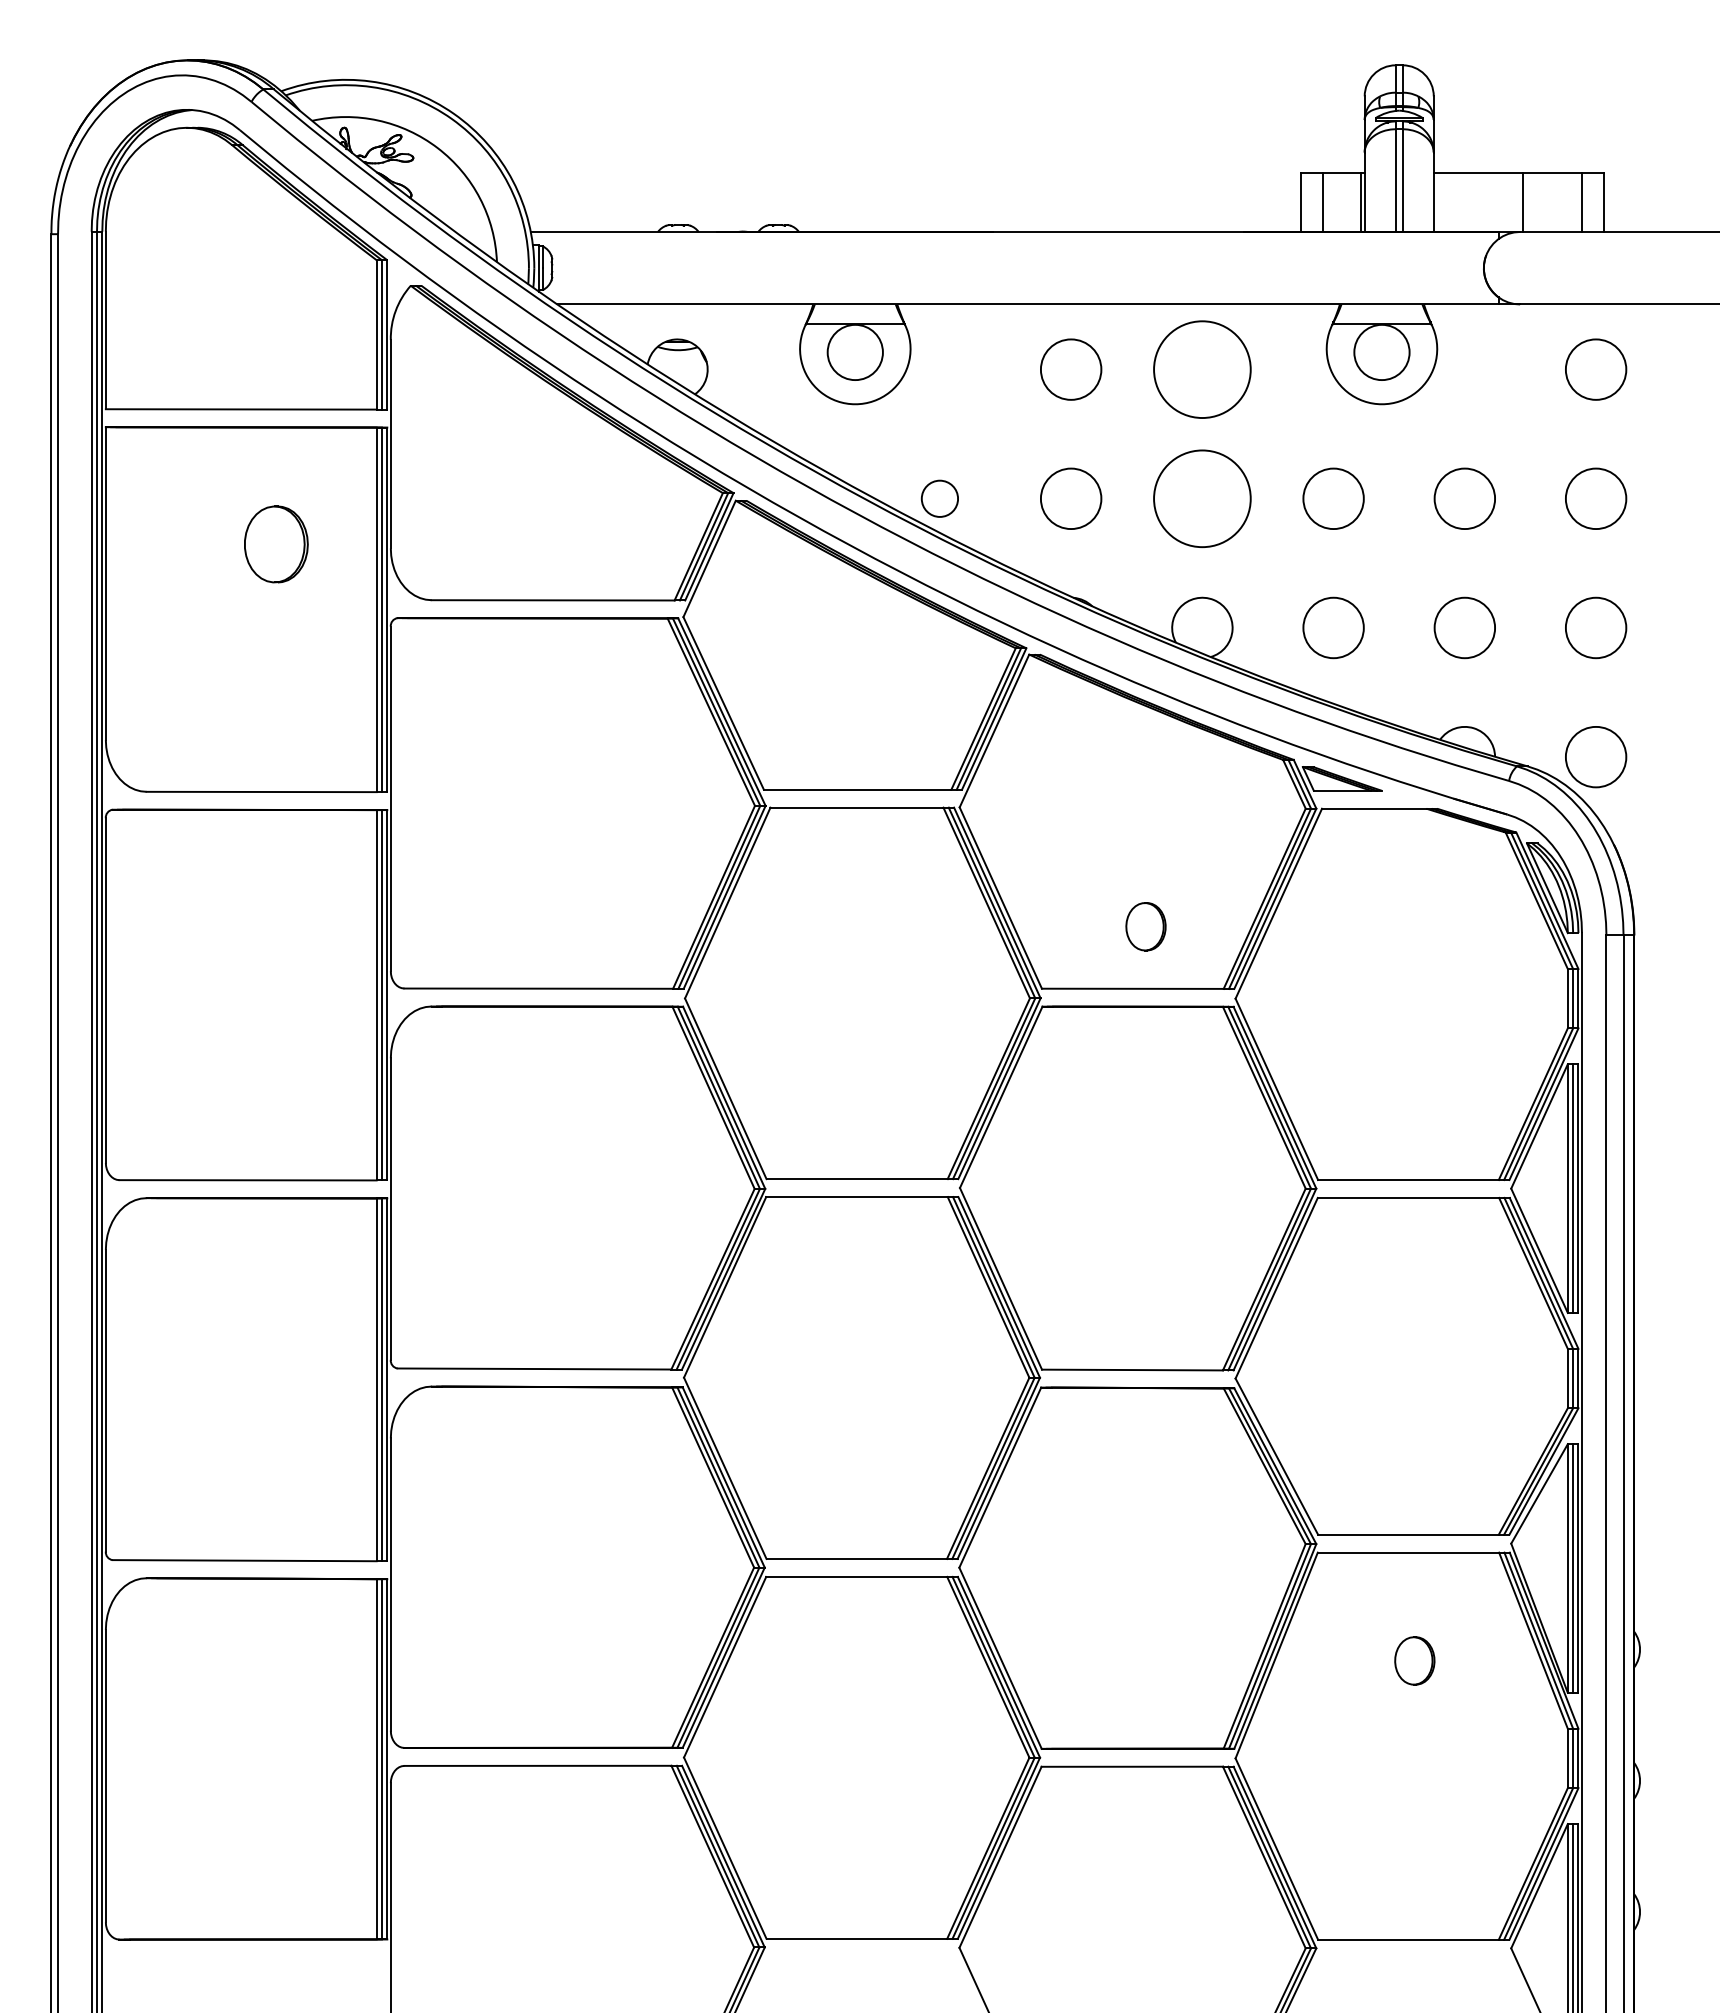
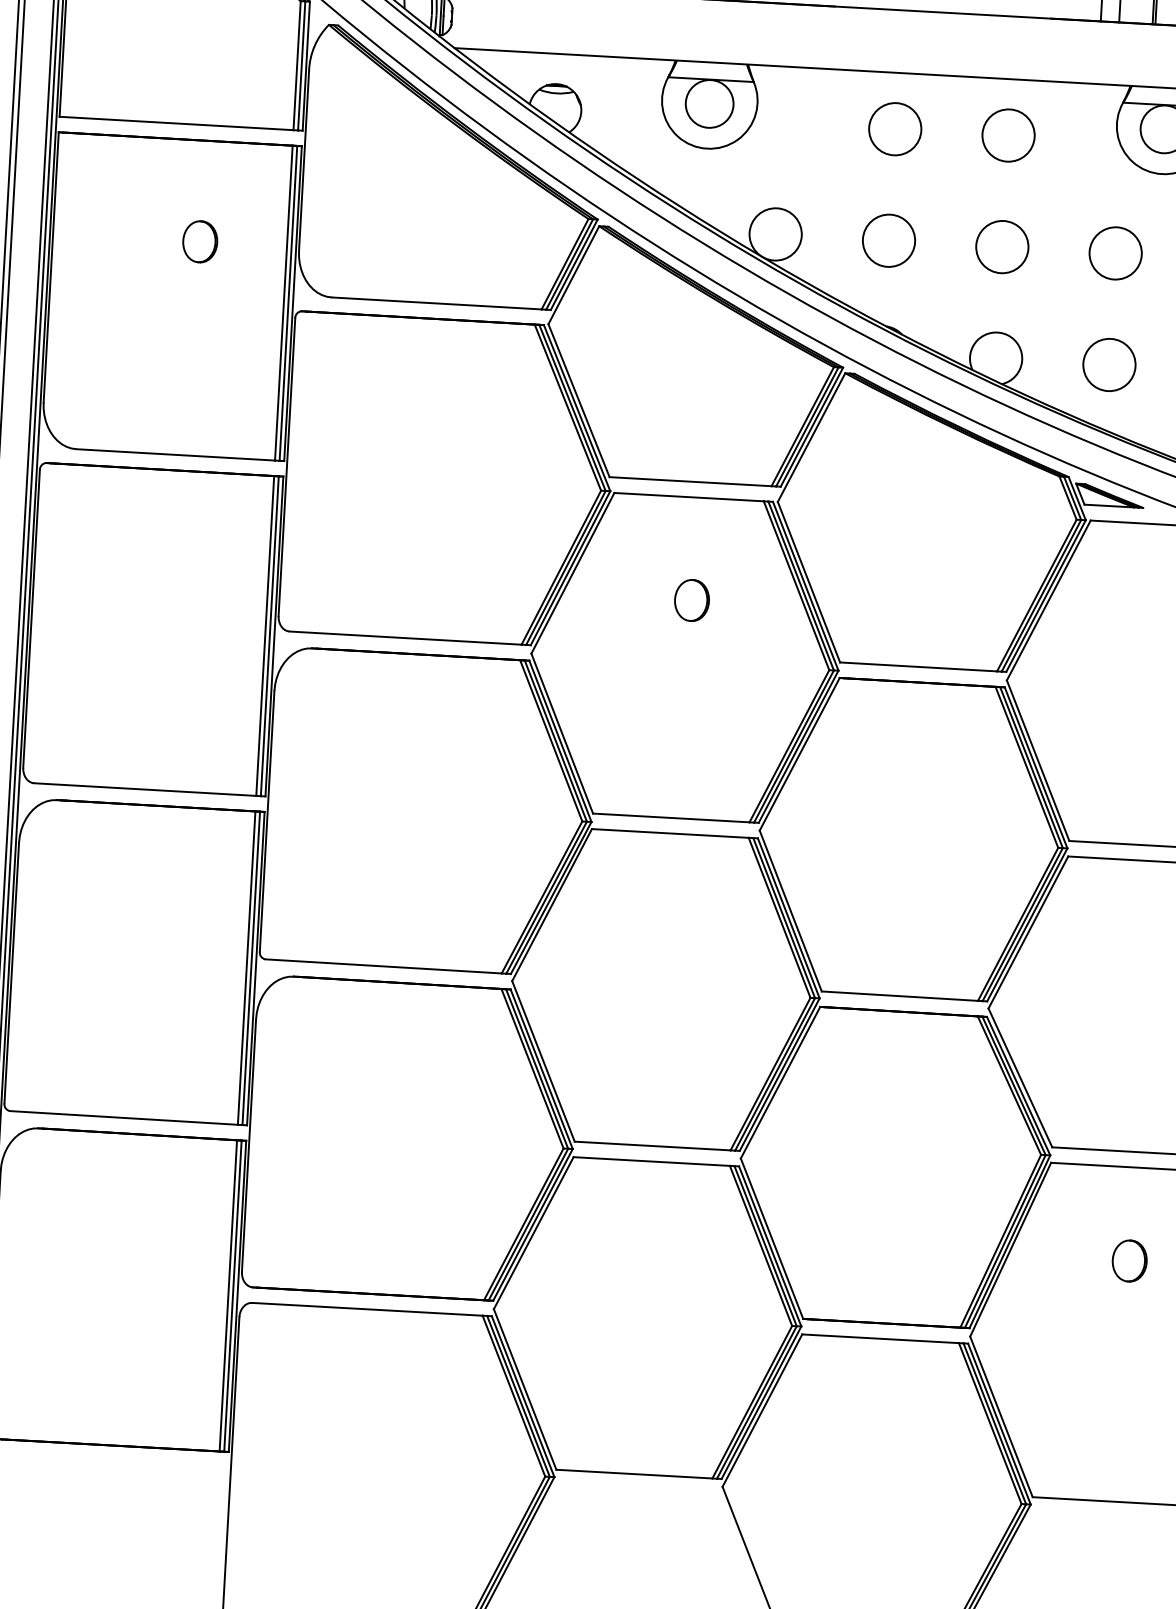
circle: (1202, 369) -> (1008, 135), size x0.62
circle: (939, 498) -> (775, 234), size x1.67
circle: (1202, 498) -> (1002, 246), size x0.62
part: (275, 544) -> (199, 241), size x0.62
part: (1145, 926) -> (691, 600), moved

